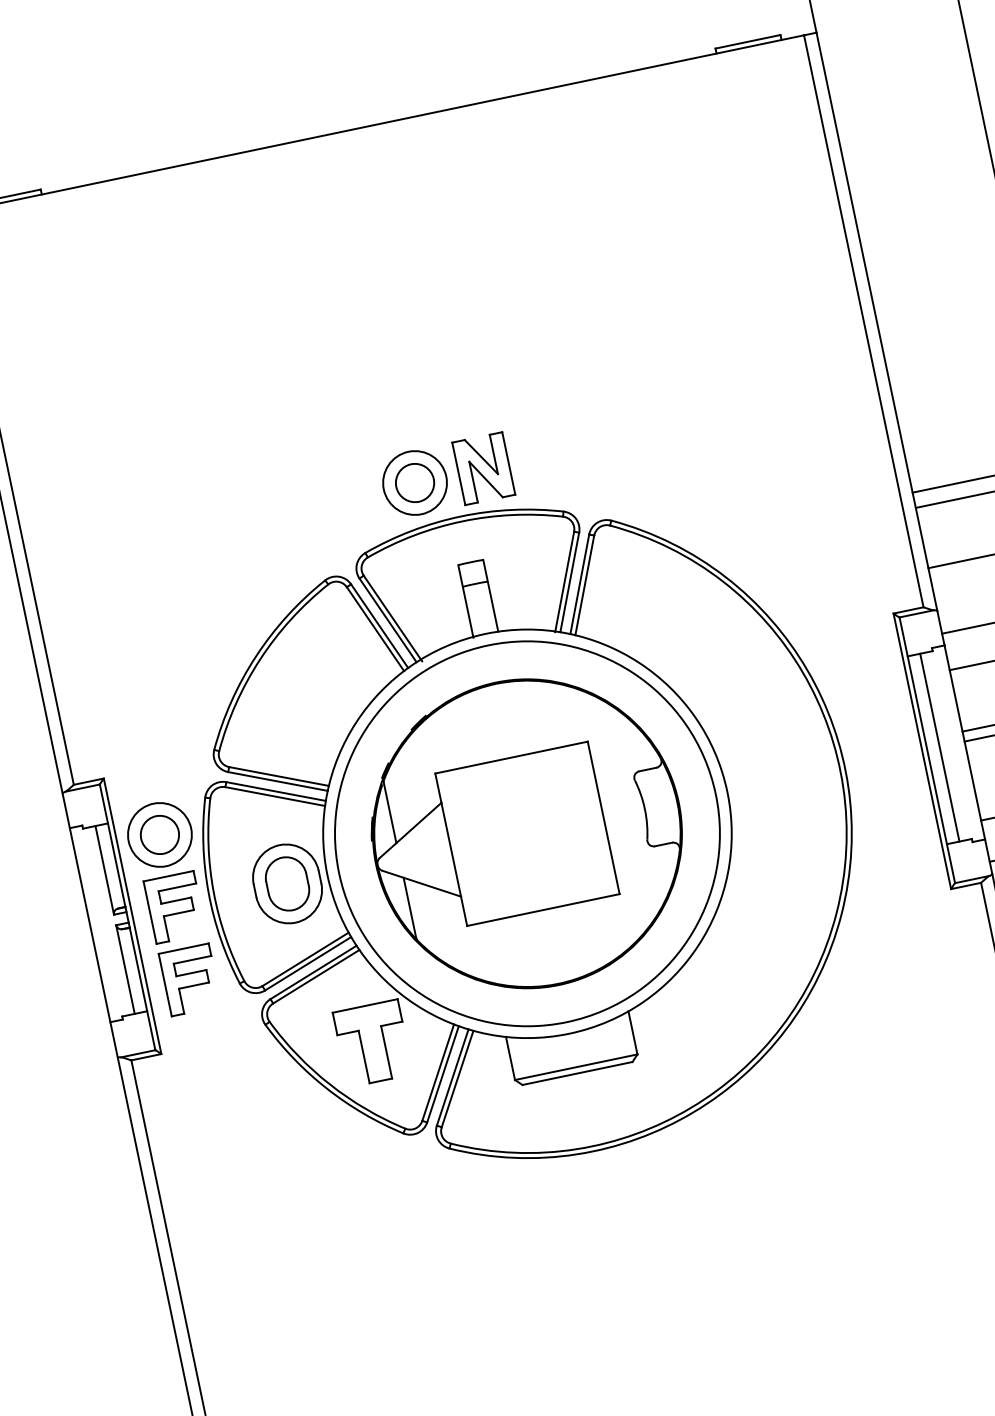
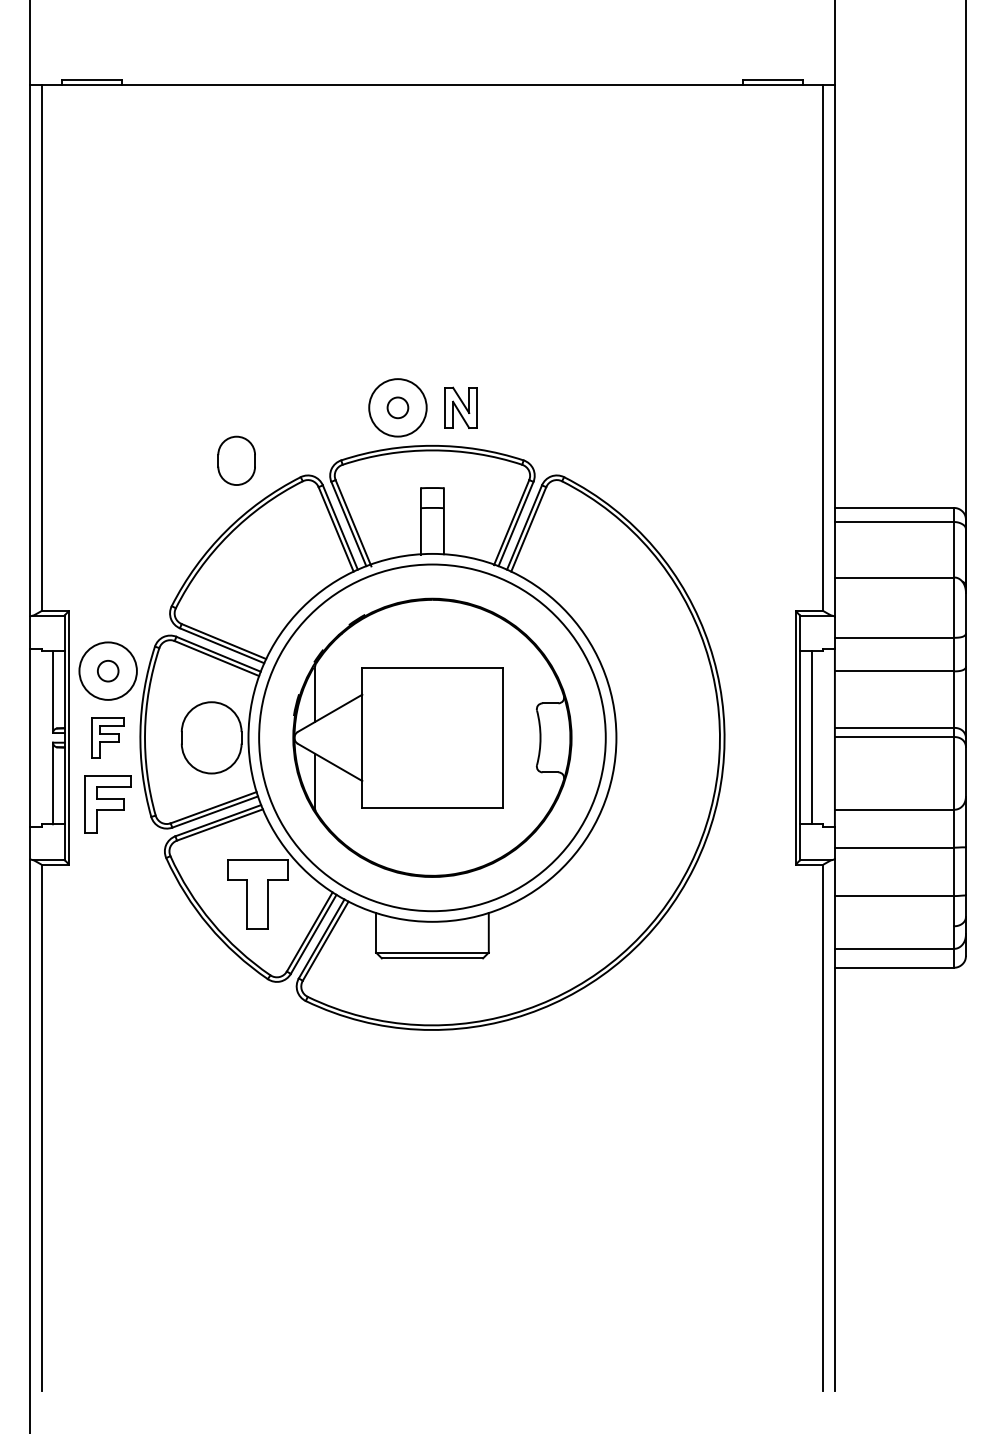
part: (482, 468) -> (460, 407), size x0.7
circle: (414, 482) -> (397, 407), size x0.6
circle: (159, 834) -> (107, 670), size x0.6
part: (287, 883) -> (236, 460), moved
part: (174, 907) -> (107, 737), size x0.7

